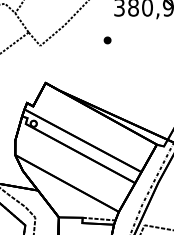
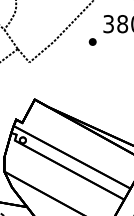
part: (107, 40) -> (92, 42), moved

